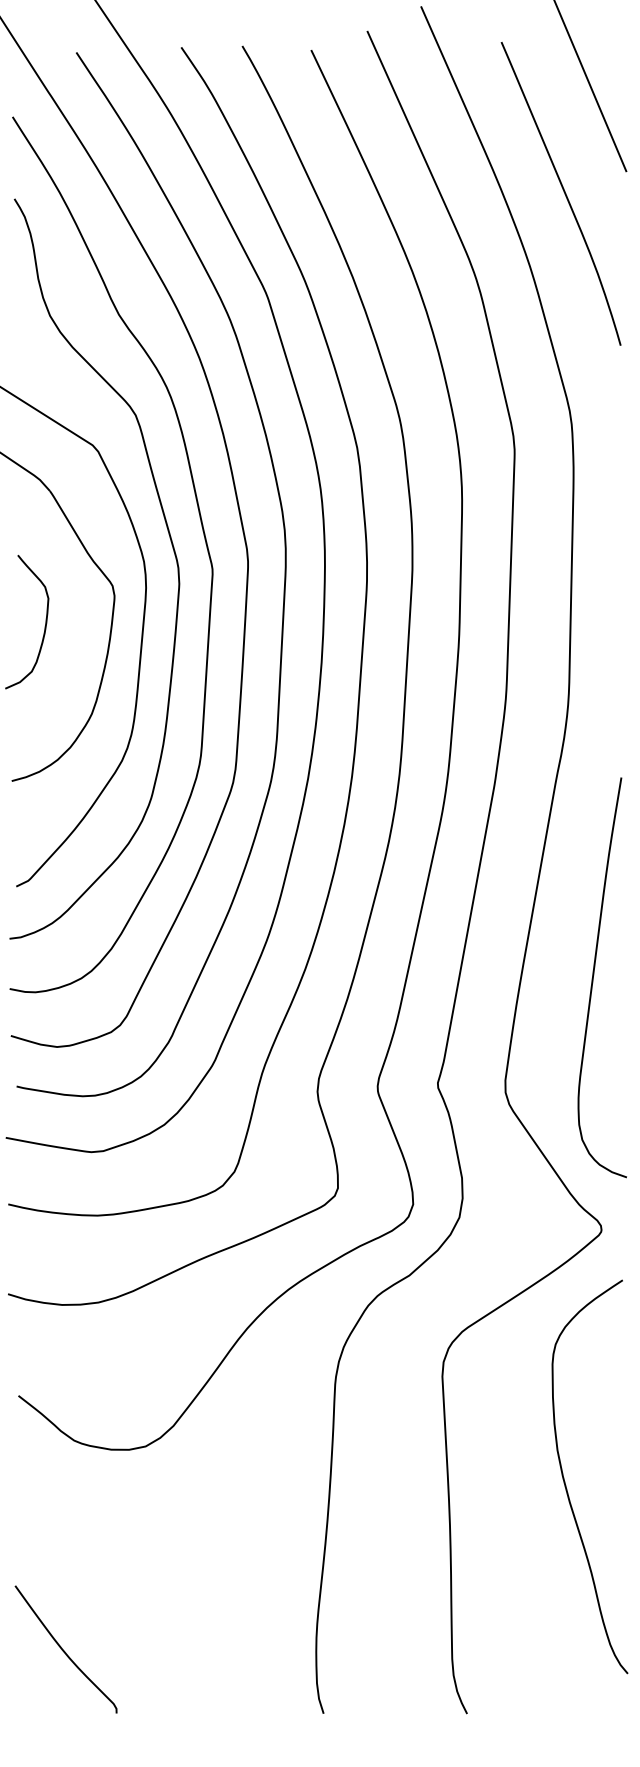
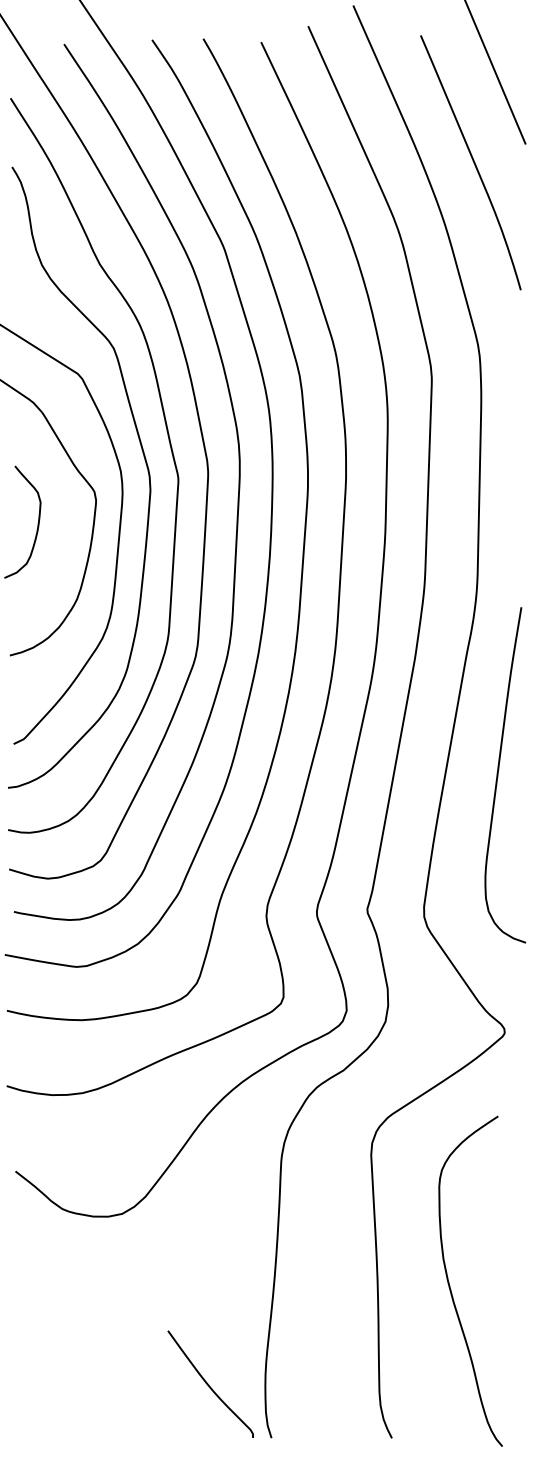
curve: (594, 975) -> (498, 773), moved
curve: (565, 1481) -> (450, 1285), moved
curve: (64, 1650) -> (209, 1385), moved

